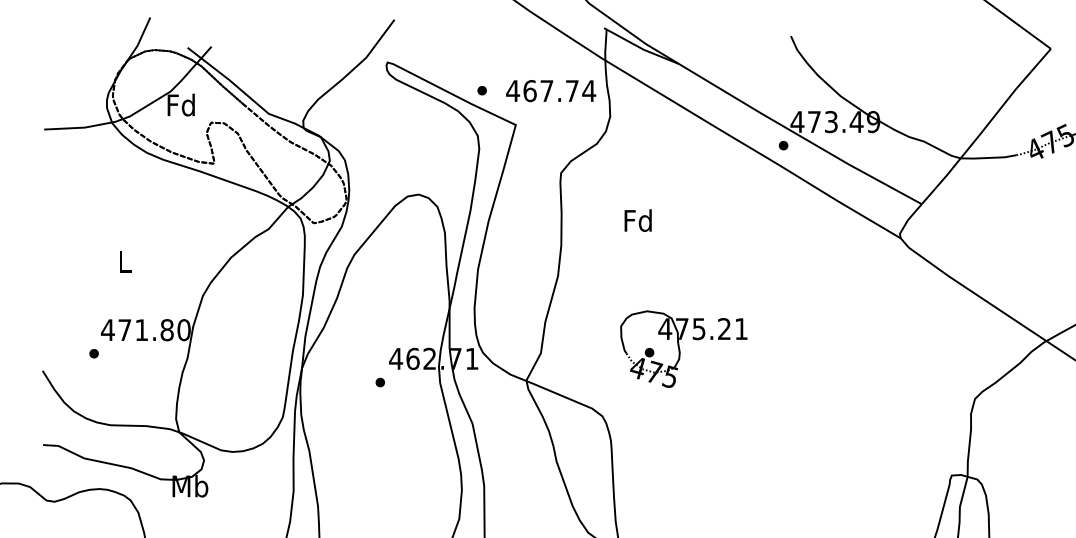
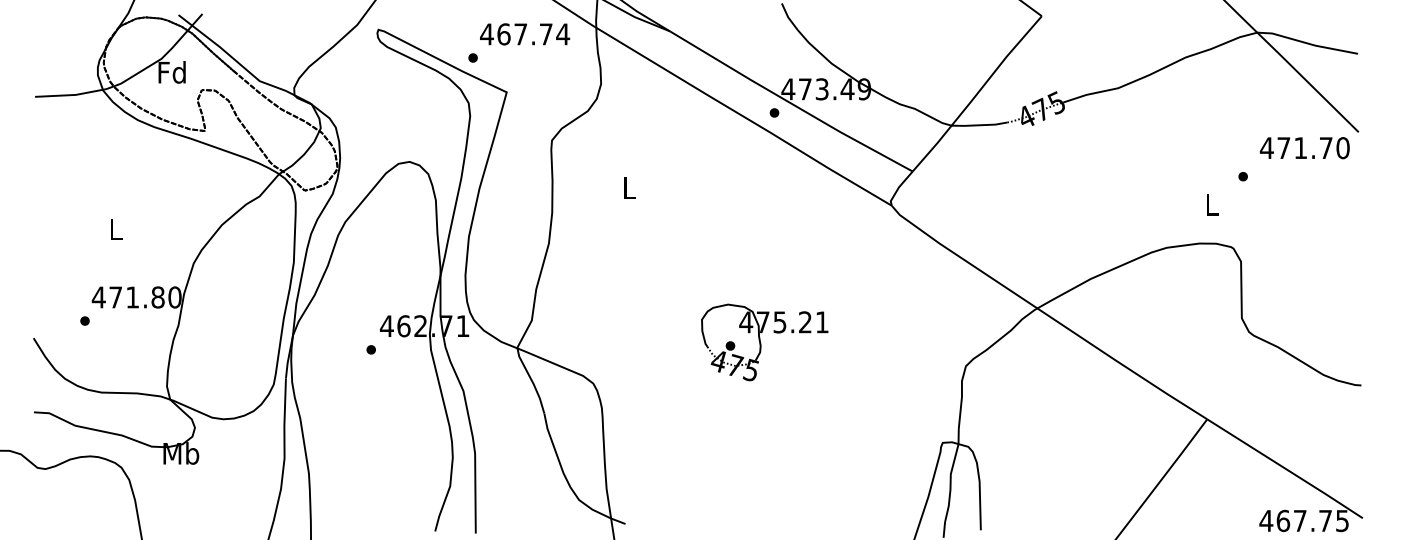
text: (551, 91) -> (525, 34), moved
text: (637, 220) -> (628, 187), Fd -> L
part: (683, 349) -> (764, 342), moved

